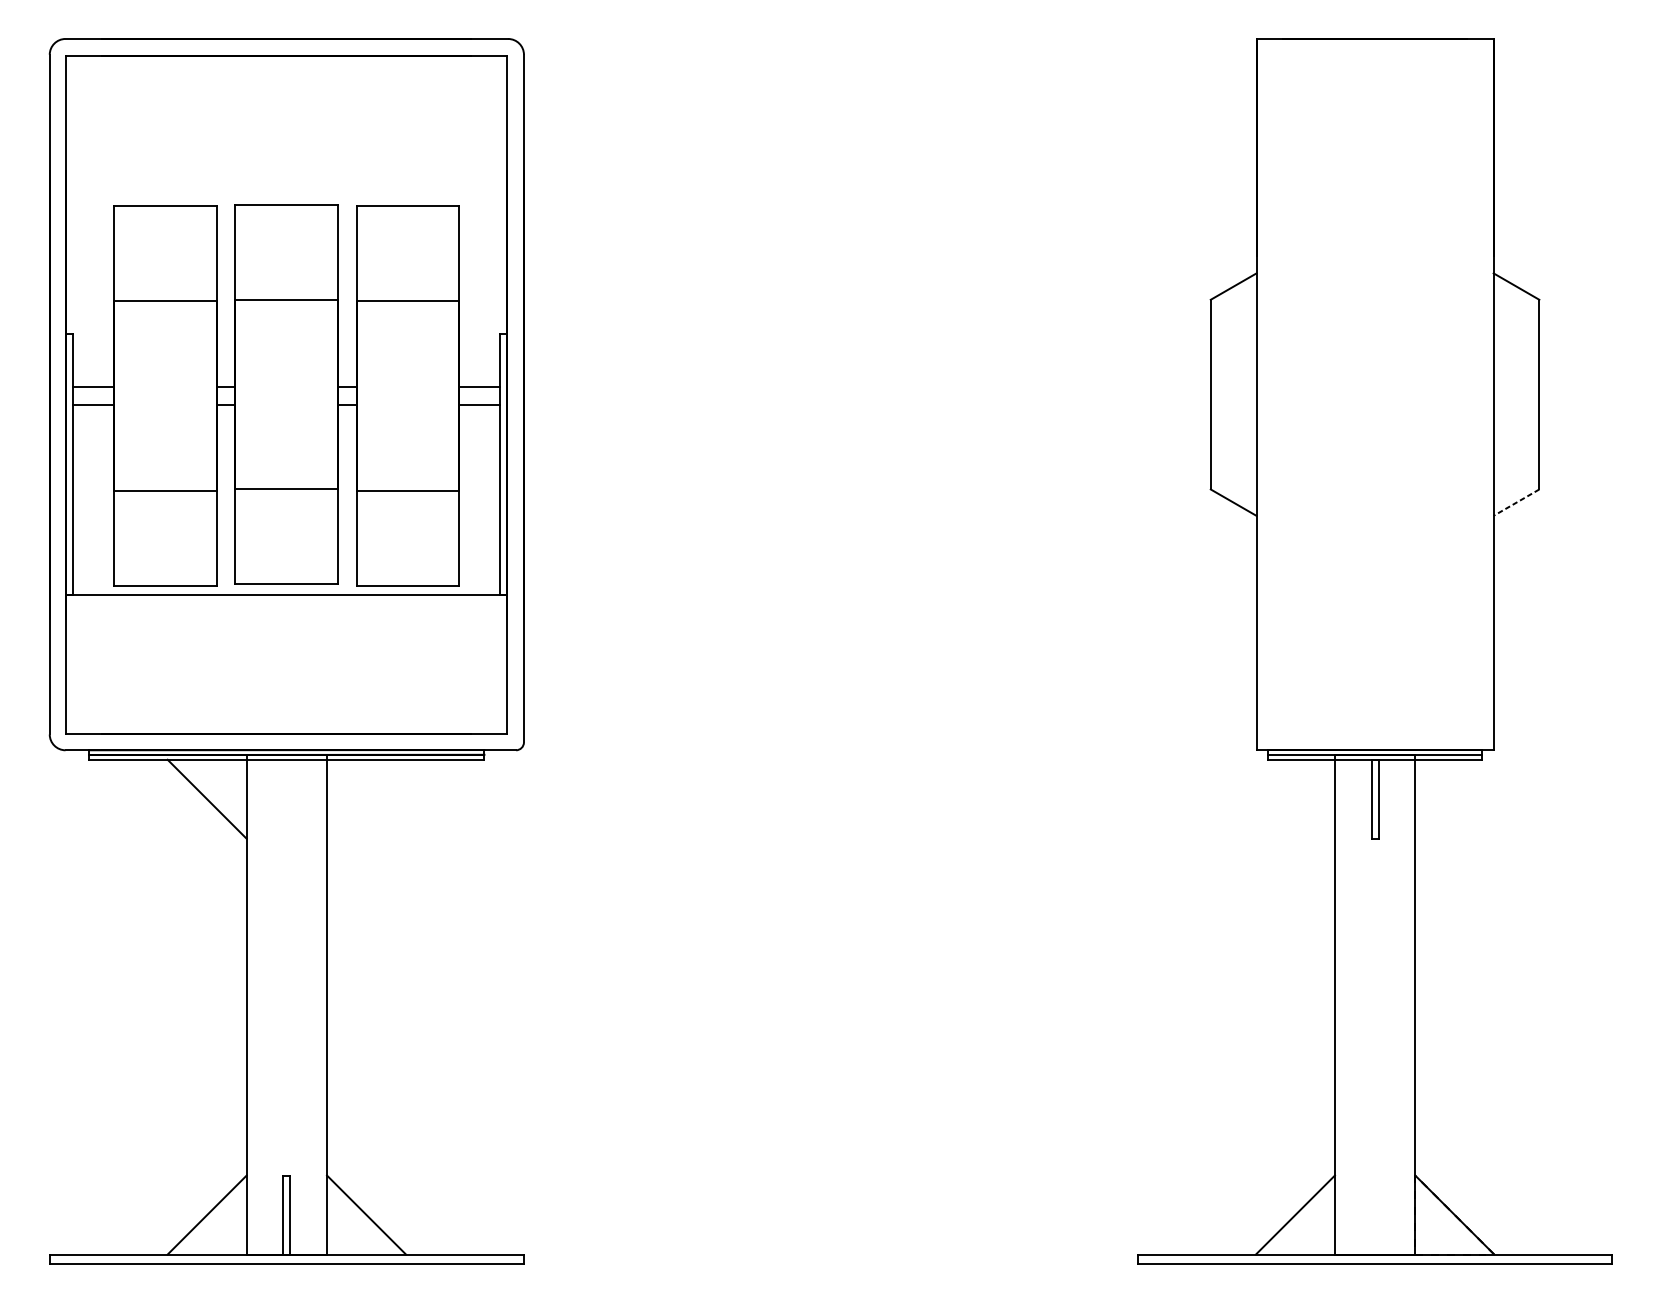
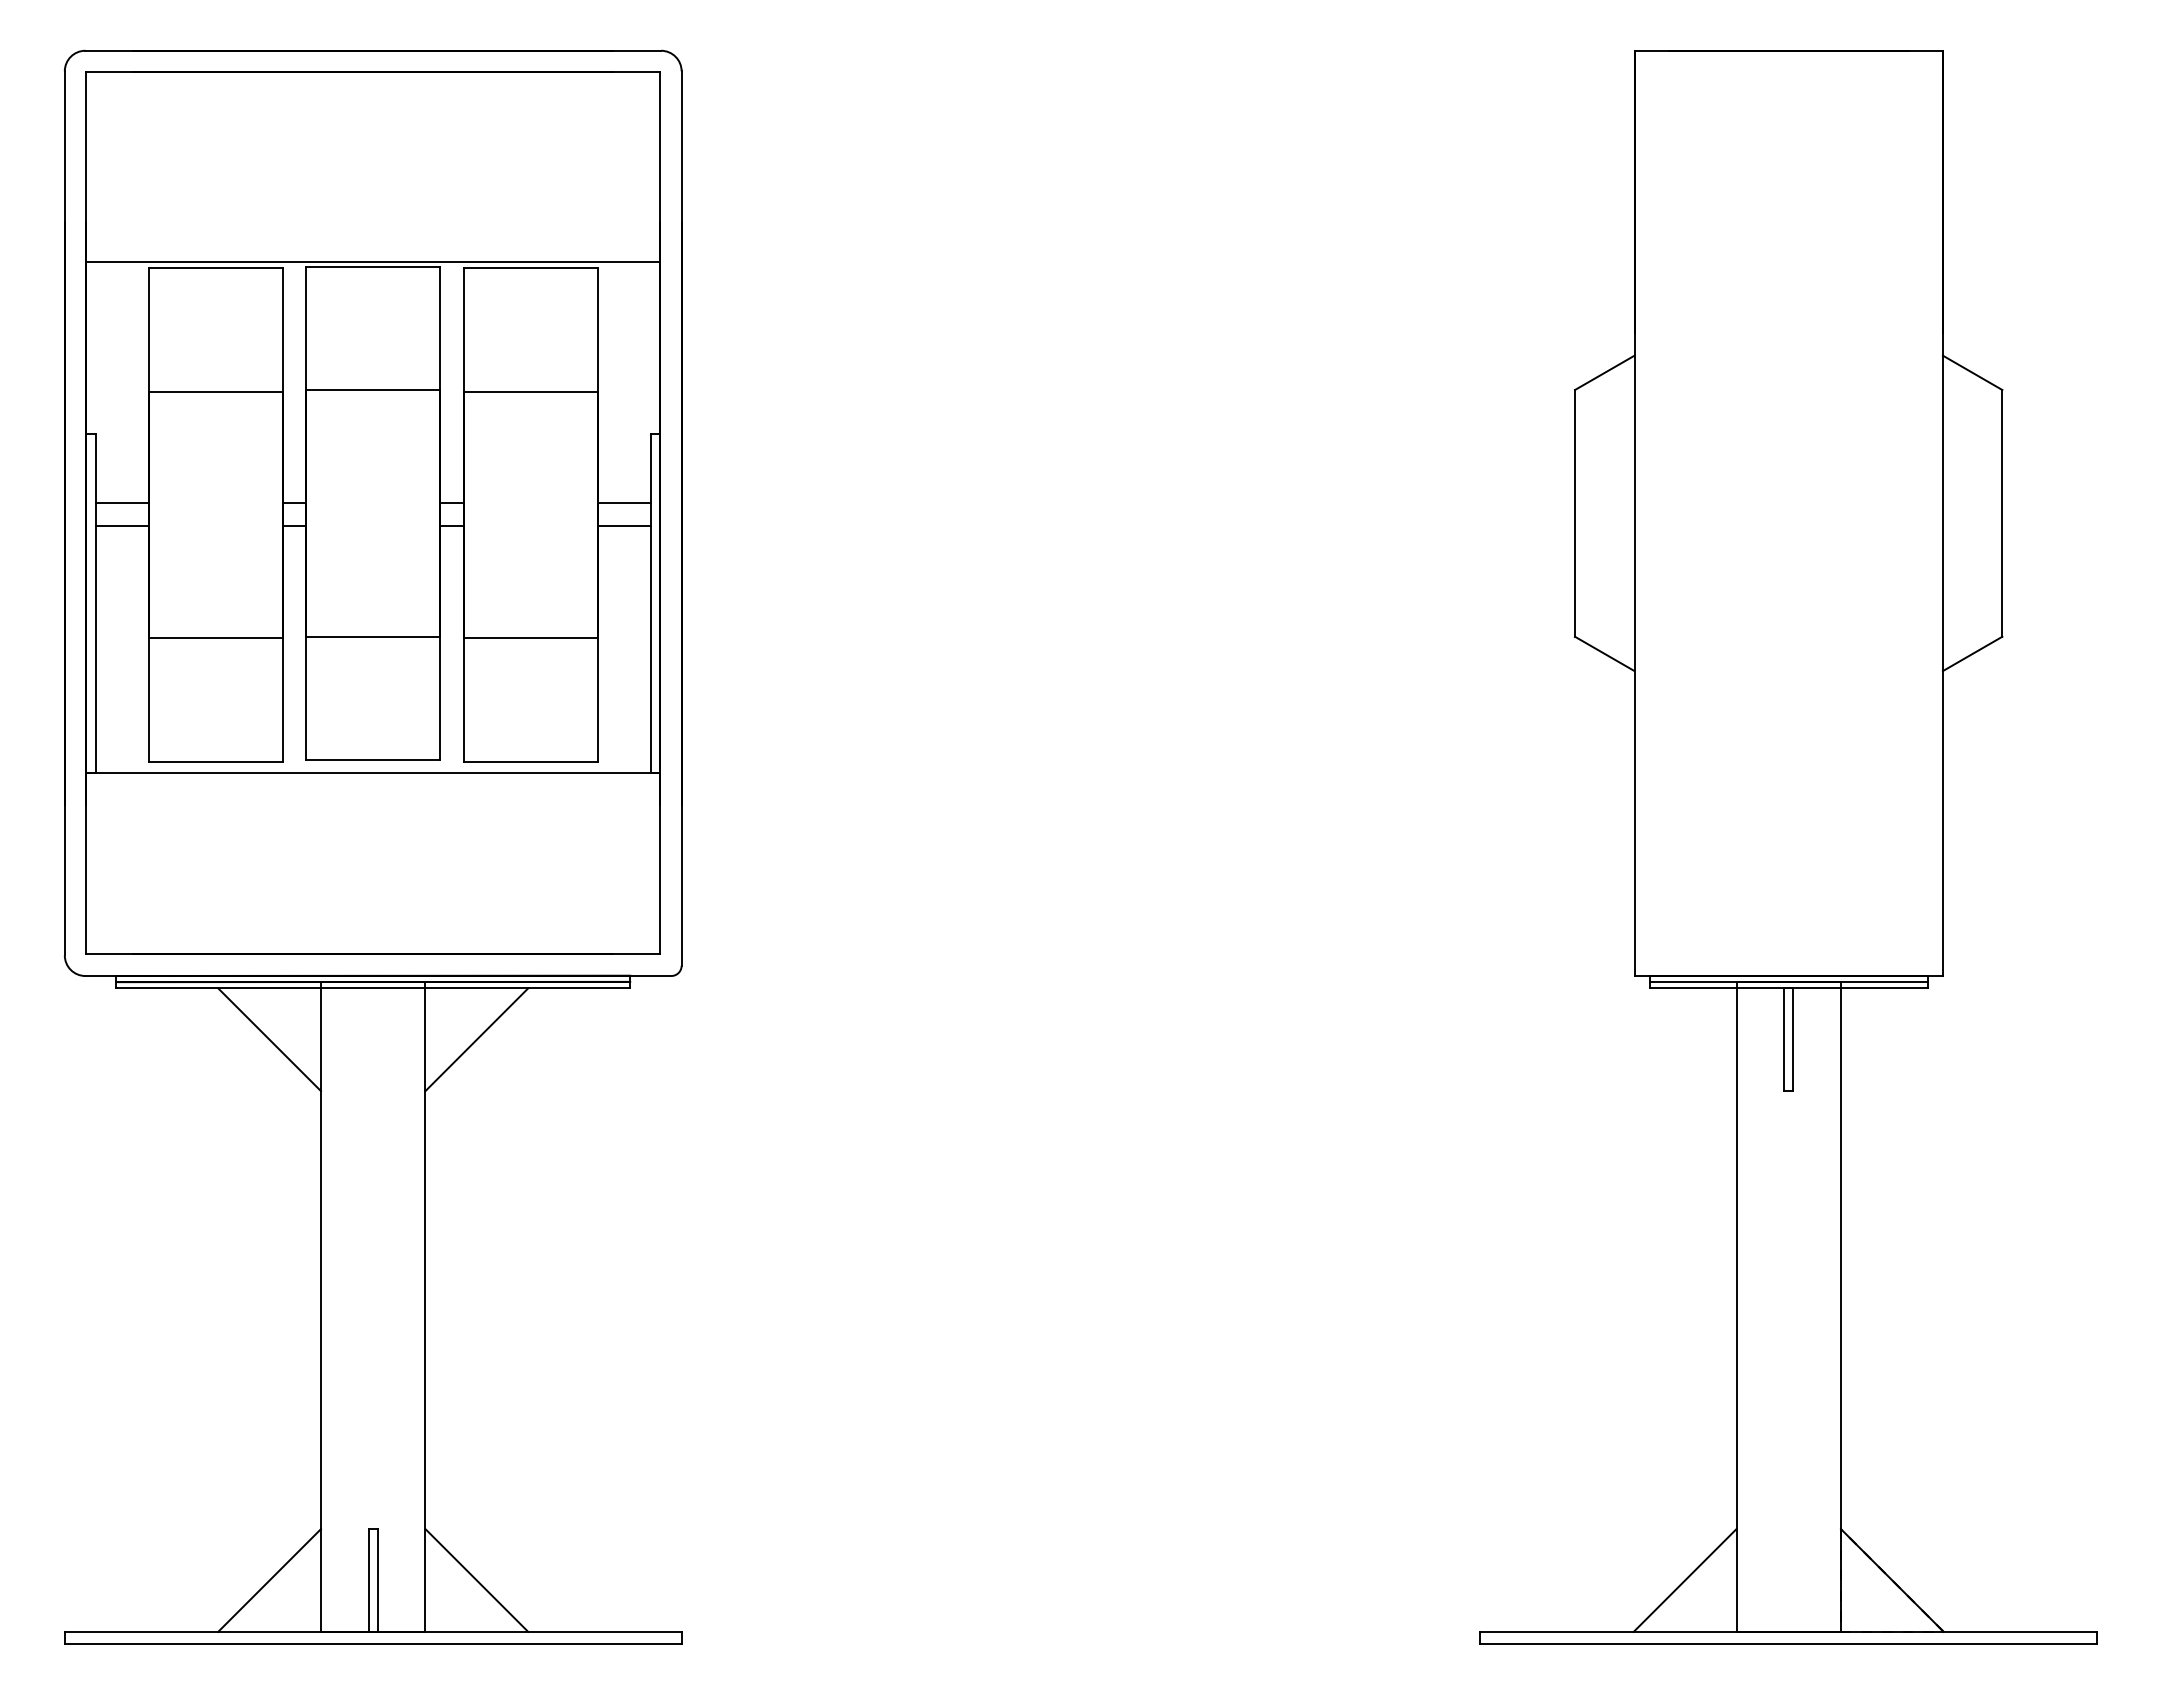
line: (287, 201) -> (373, 262), added
line: (1516, 503) -> (1972, 654), dashed -> solid
line: (366, 799) -> (476, 1039), added

